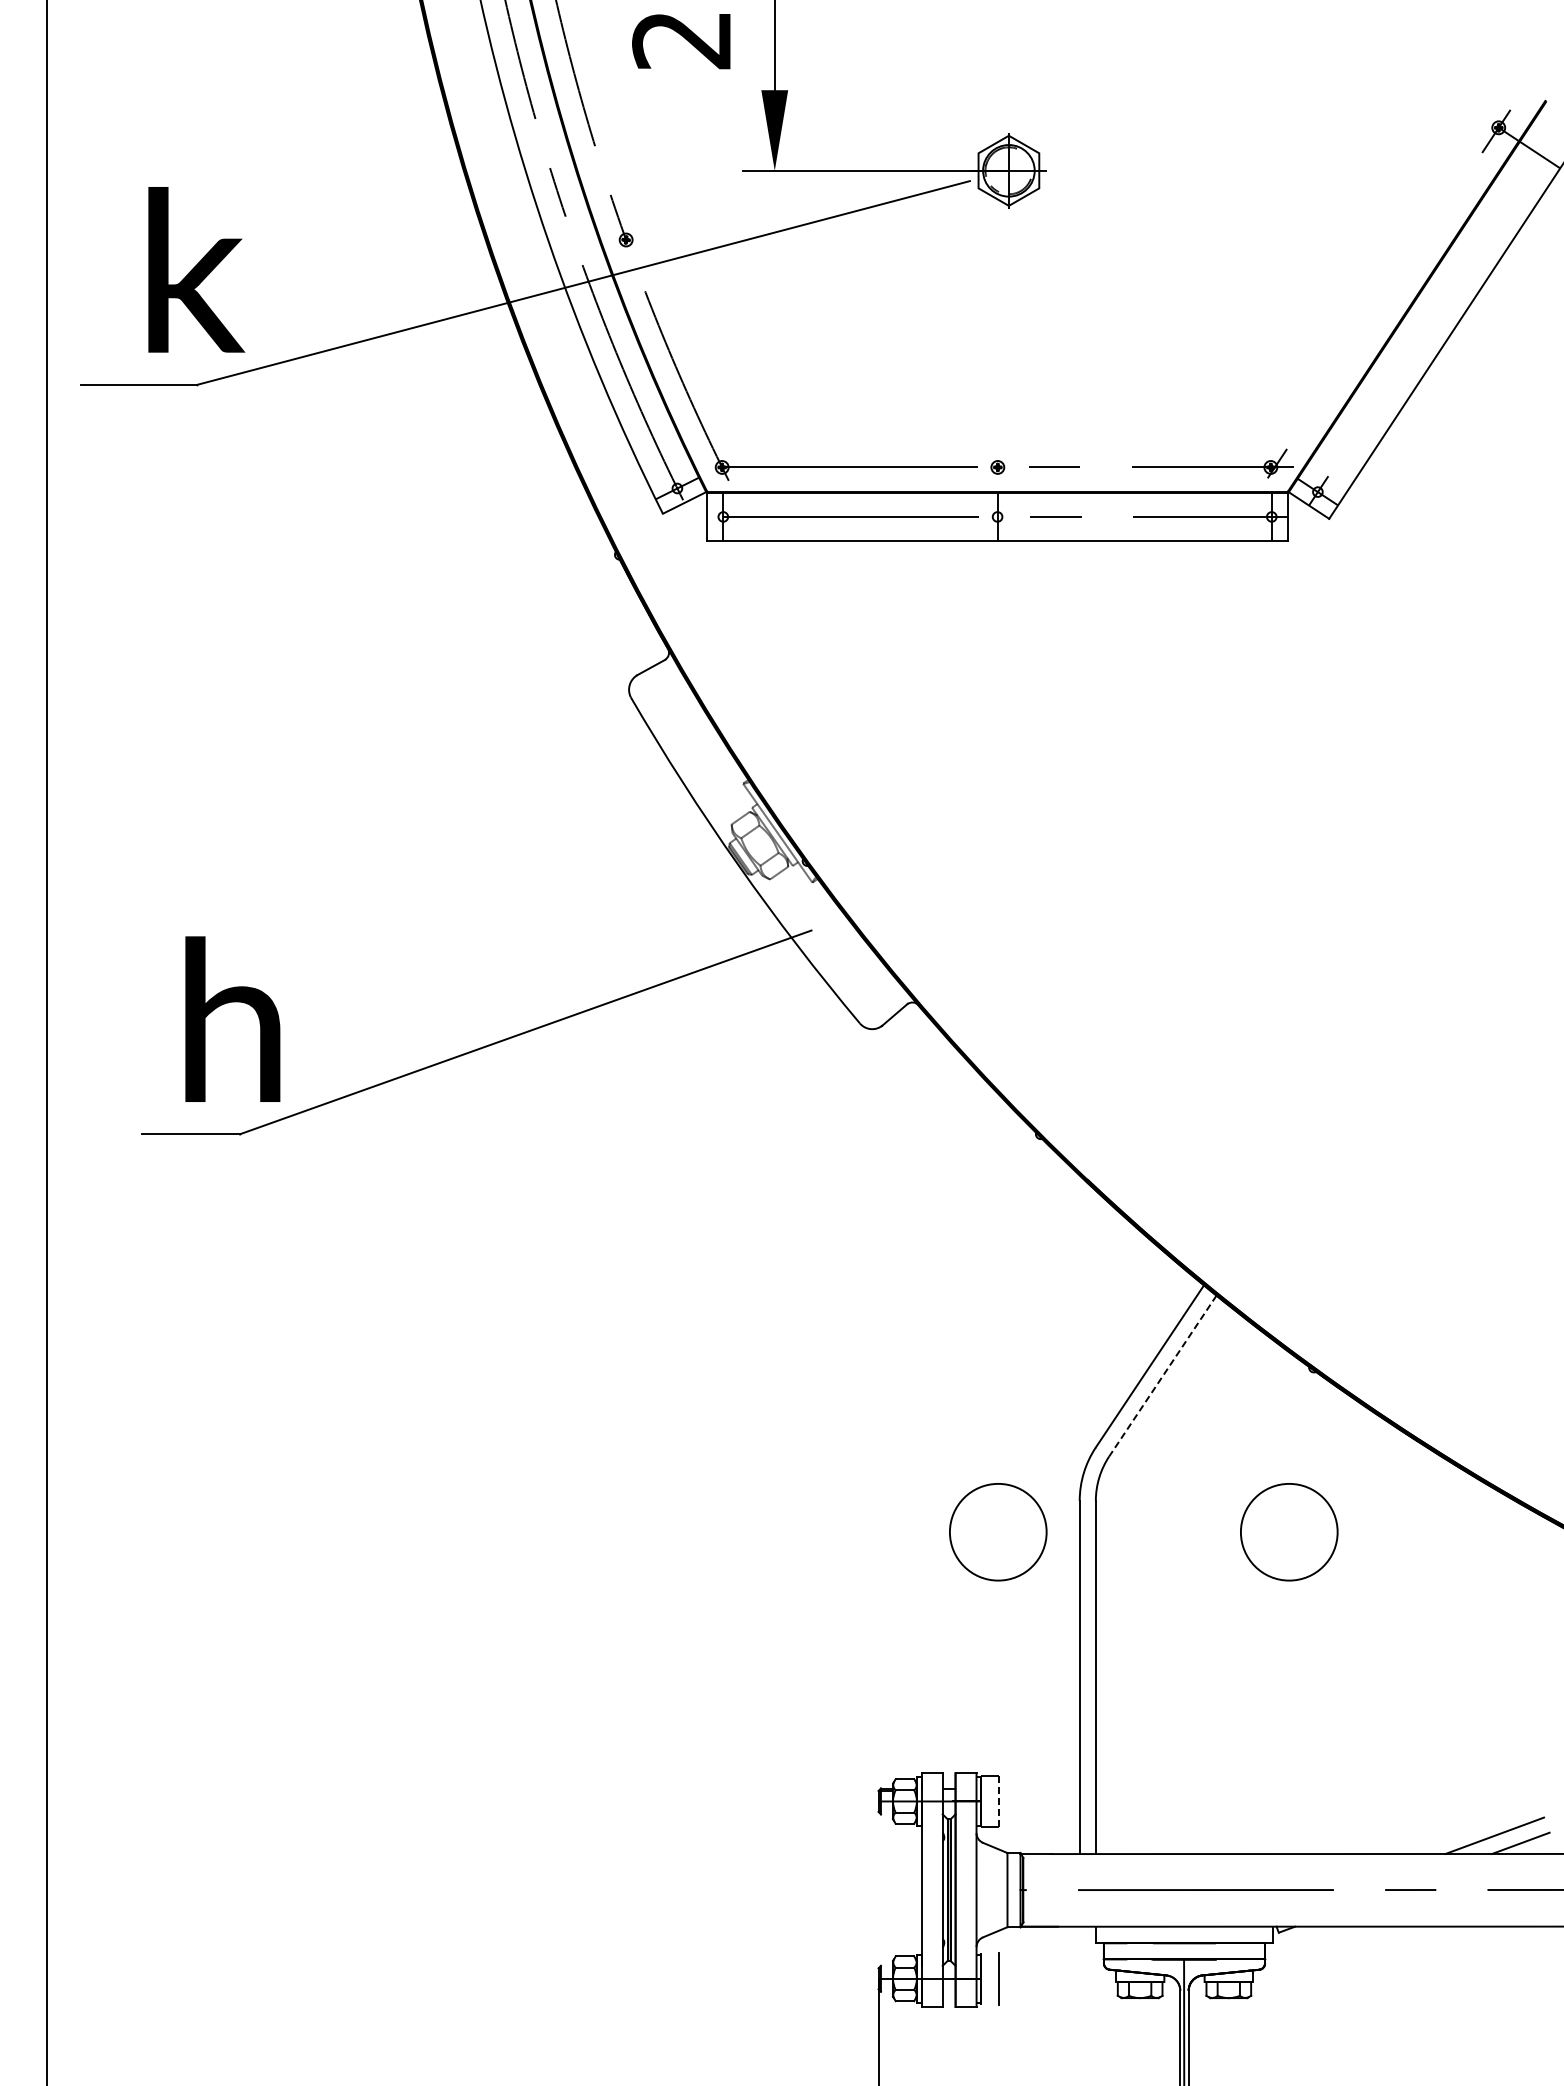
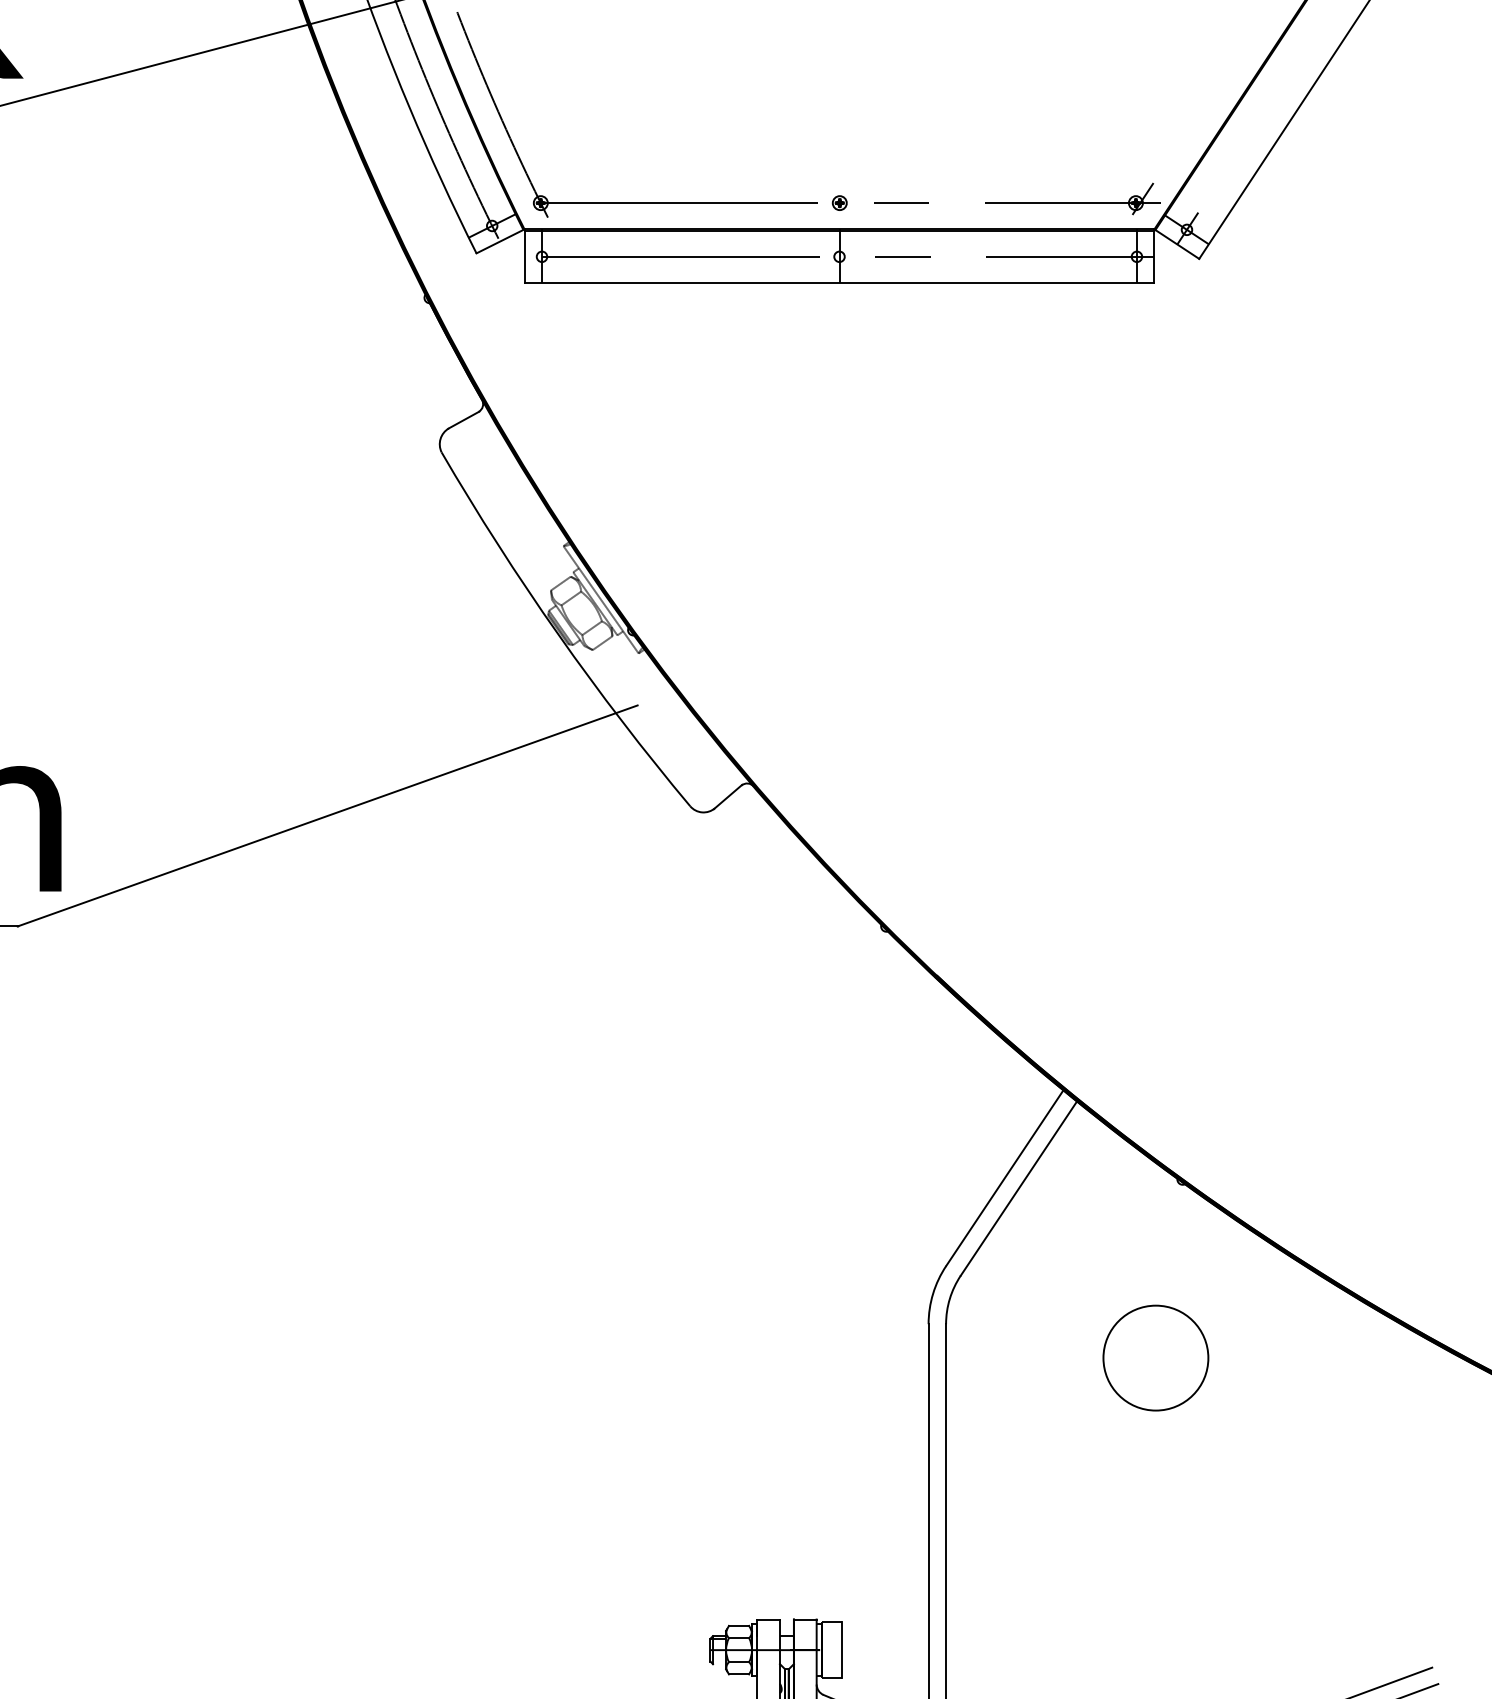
line: (1162, 1375) -> (1018, 1188), dashed -> solid
circle: (998, 1532) -> (840, 1358), removed
line: (999, 1801) -> (841, 1650), dashed -> solid

